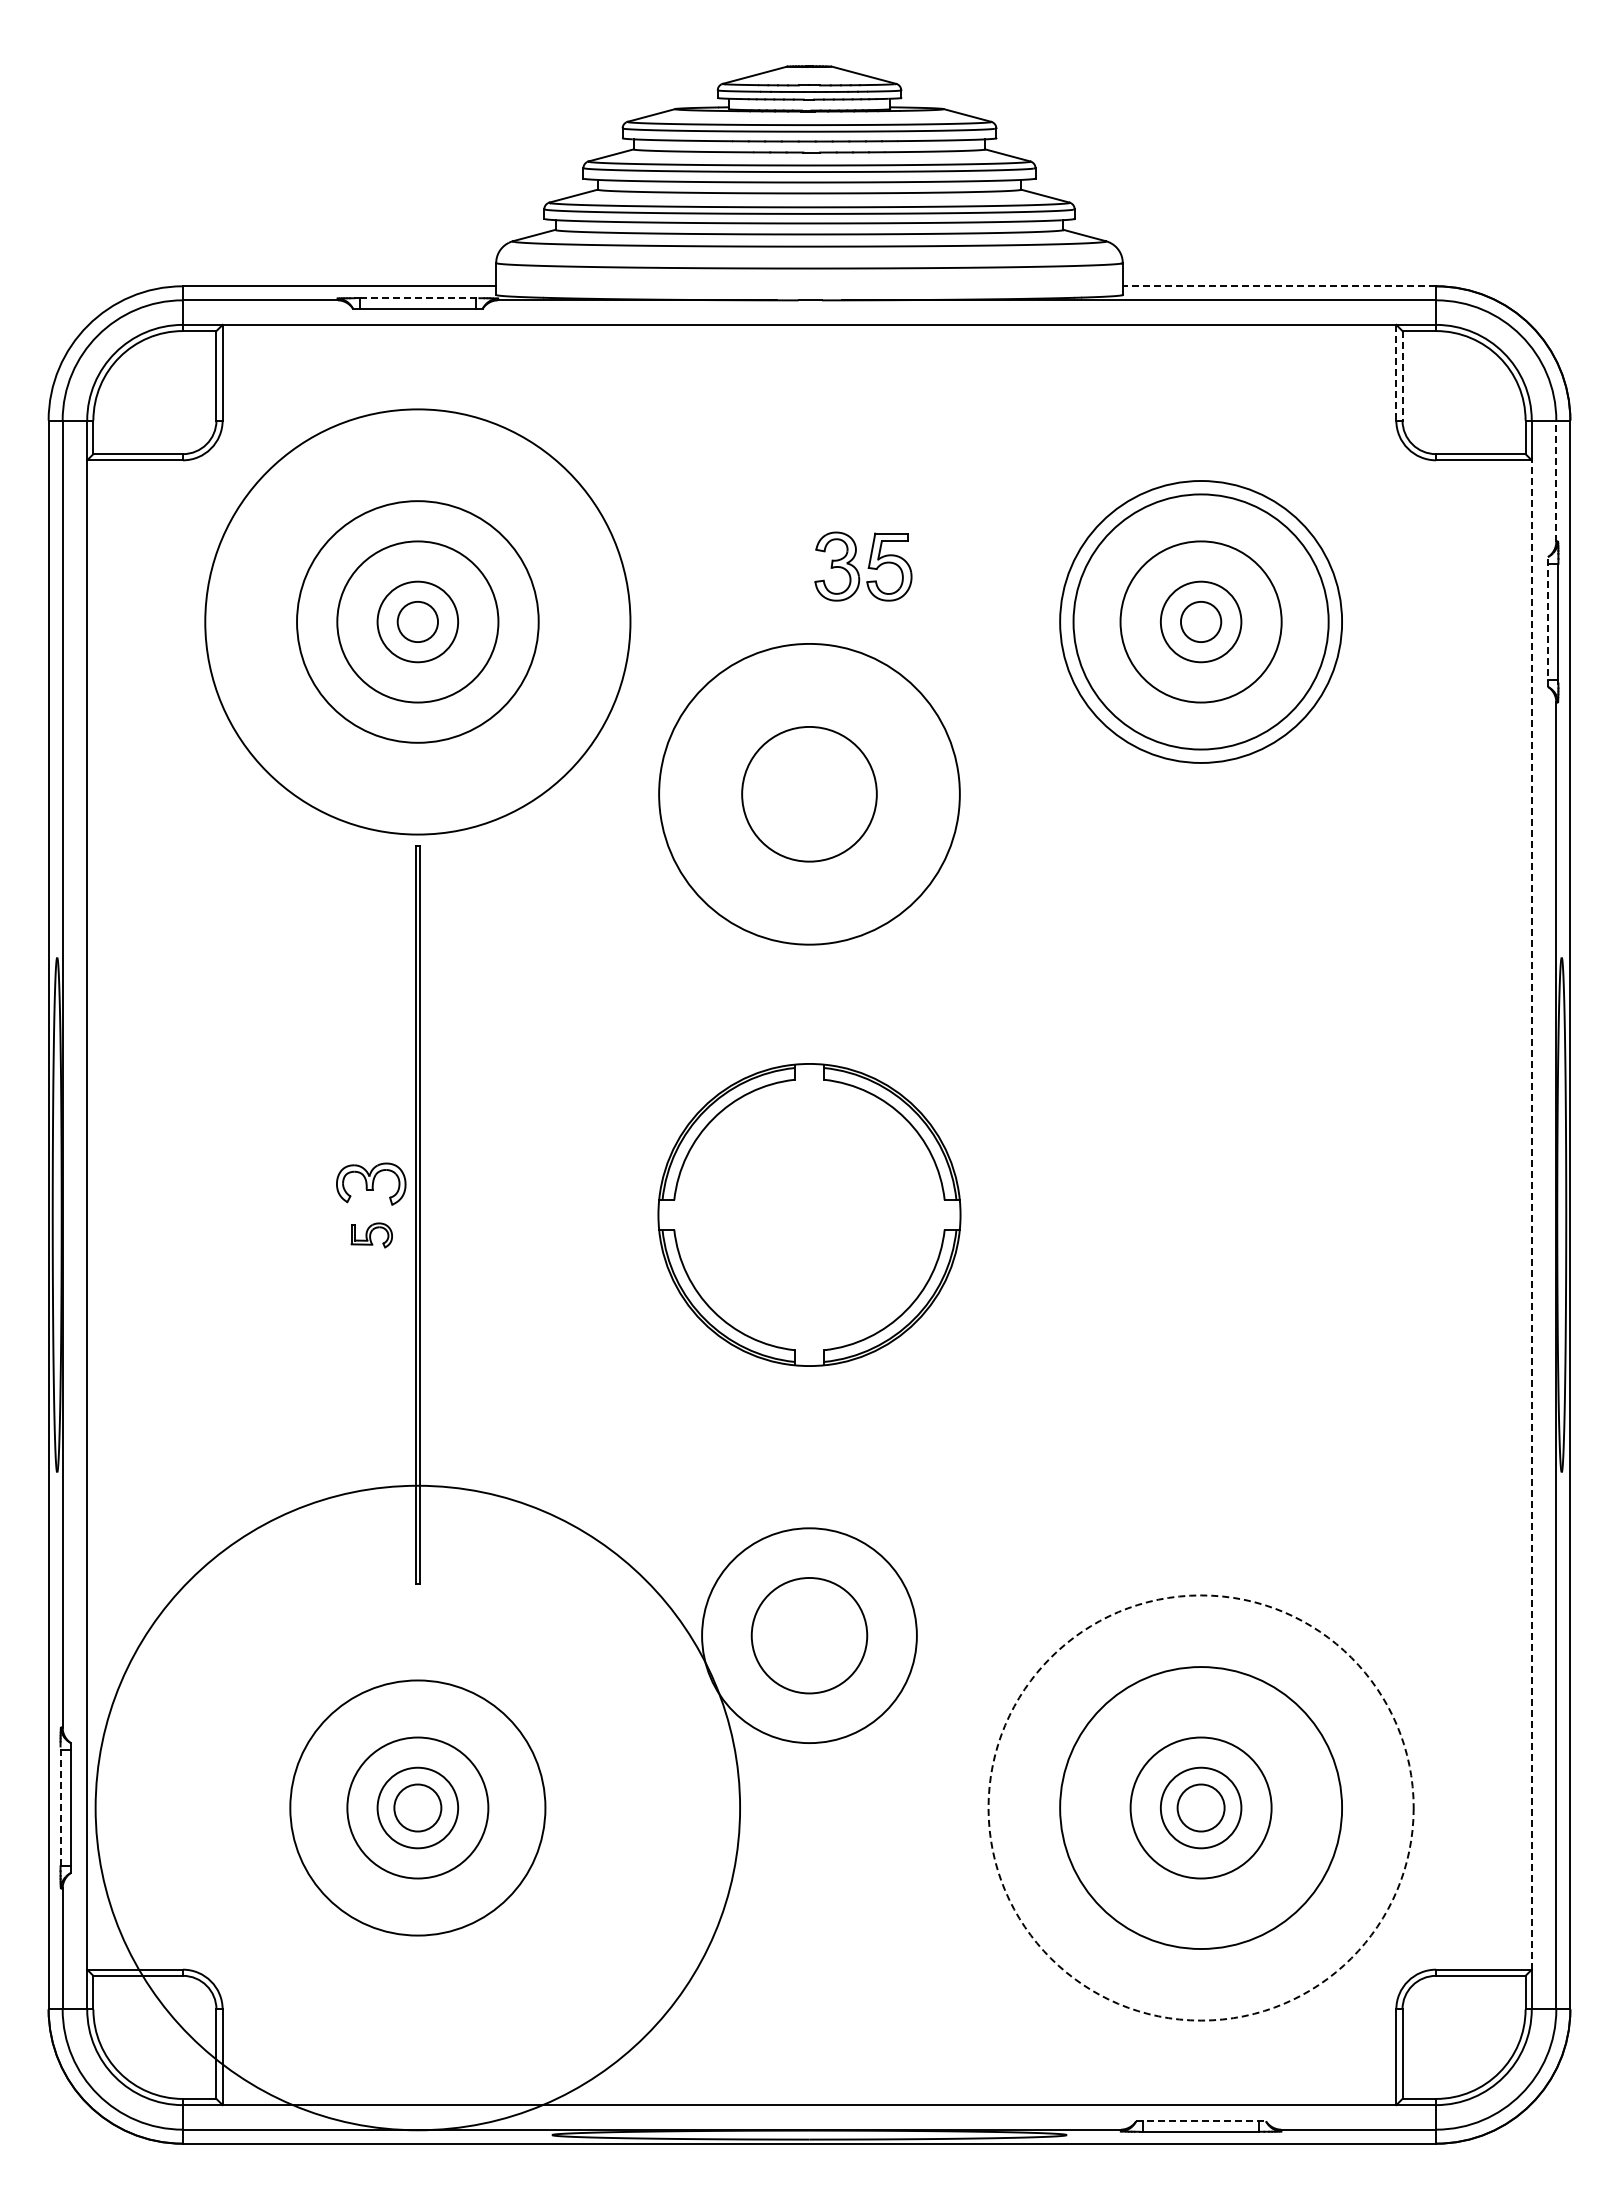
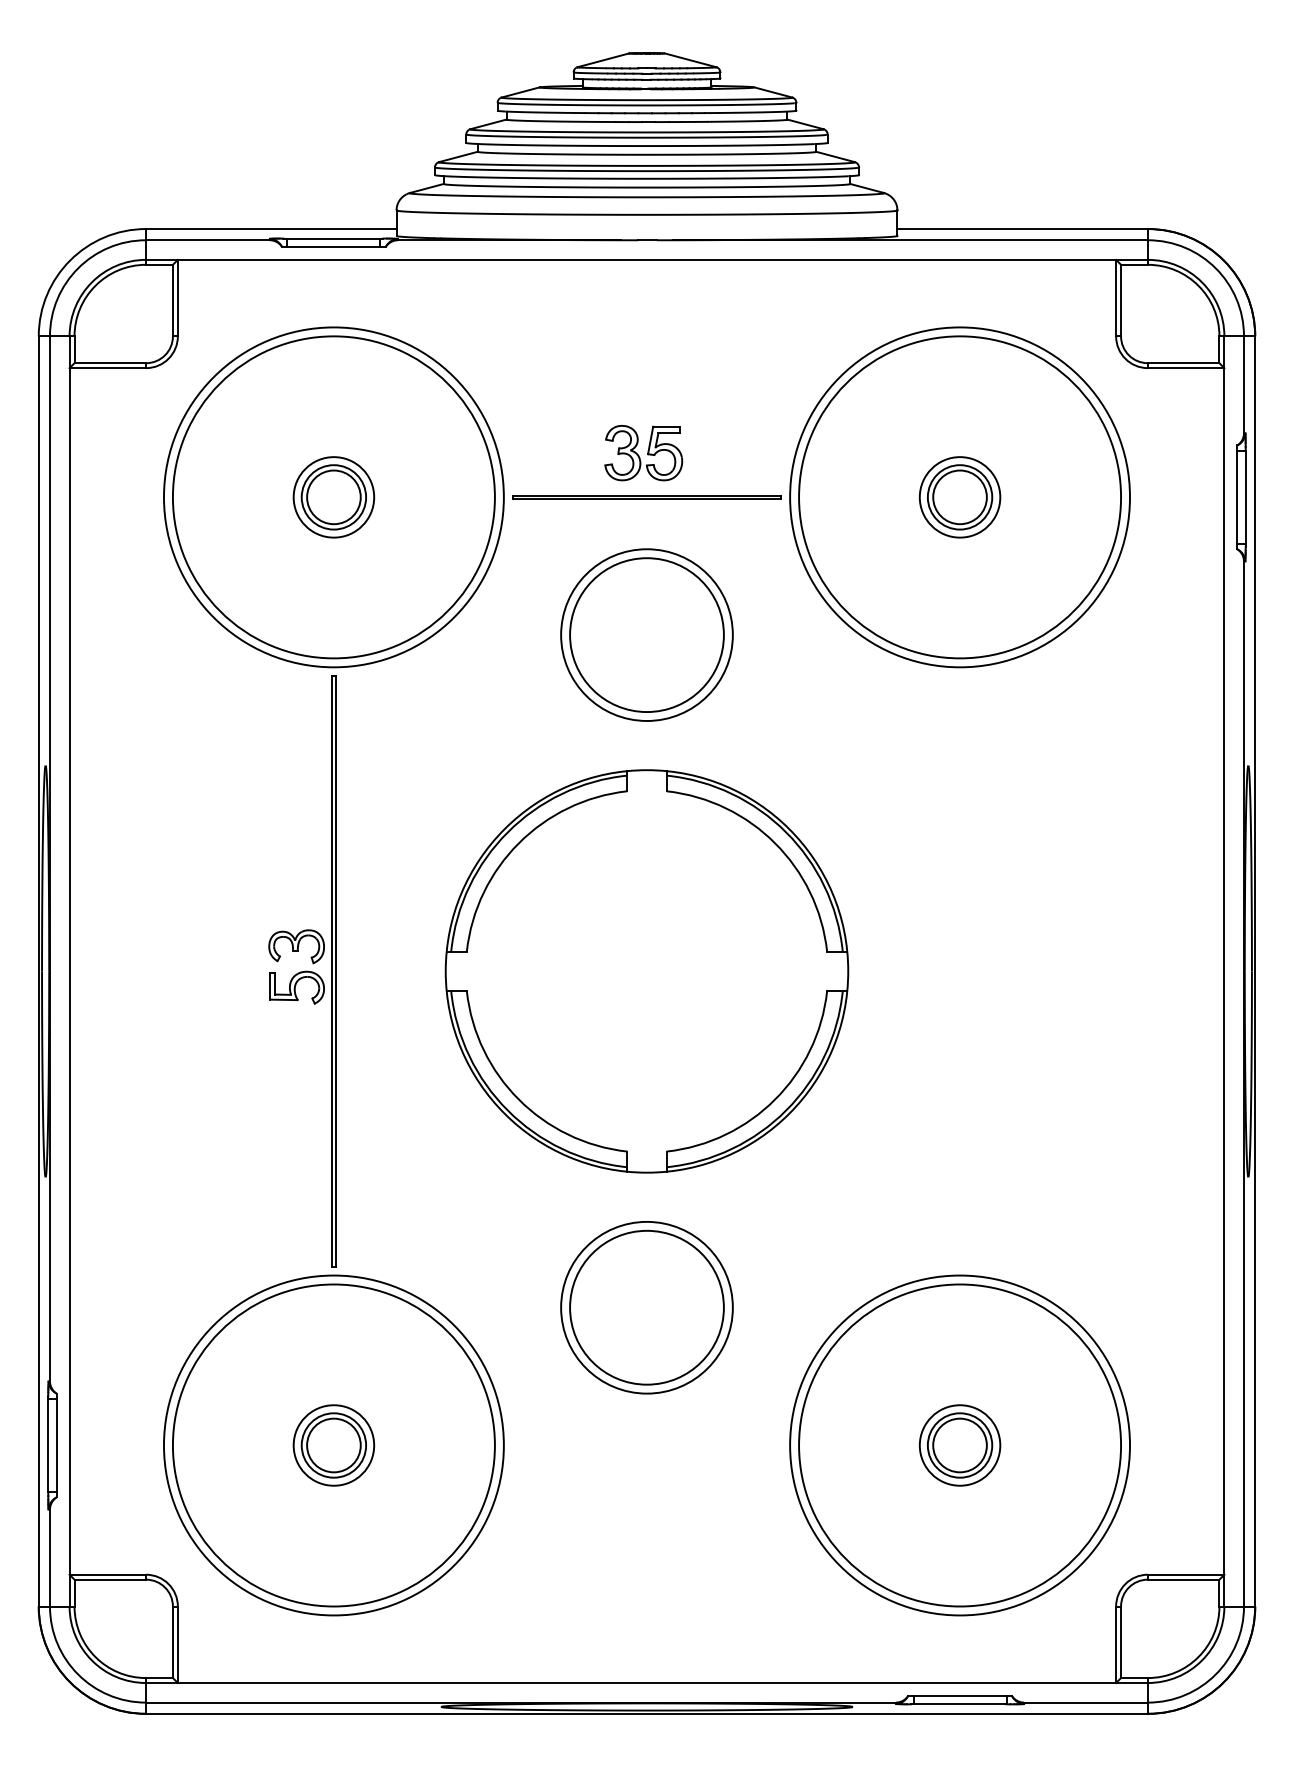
line: (1279, 286) -> (1022, 229), dashed -> solid
line: (419, 298) -> (335, 238), dashed -> solid
line: (1396, 372) -> (1116, 297), dashed -> solid
line: (1402, 375) -> (1121, 300), dashed -> solid
line: (1556, 481) -> (1244, 385), dashed -> solid
part: (863, 566) -> (643, 453), moved
circle: (417, 621) -> (333, 496), size x0.62
circle: (417, 621) -> (333, 496), size x1.67
circle: (417, 621) -> (333, 496), size x1.67
part: (809, 621) -> (647, 496), added
circle: (1200, 621) -> (959, 496), size x0.62
circle: (1200, 621) -> (959, 496), size x1.43
circle: (1200, 621) -> (959, 496), size x1.67
circle: (1200, 621) -> (959, 496), size x1.67
line: (1547, 621) -> (1236, 496), dashed -> solid
circle: (809, 793) -> (647, 634), size x0.71
circle: (809, 794) -> (647, 635), size x1.43
part: (809, 1214) -> (647, 971), size x1.67
line: (1531, 1215) -> (1224, 971), dashed -> solid
part: (371, 1235) -> (296, 987), size x1.67
circle: (809, 1635) -> (647, 1307), size x1.67
line: (60, 1806) -> (48, 1444), dashed -> solid
circle: (417, 1807) -> (333, 1445), size x0.62
circle: (417, 1807) -> (333, 1445), size x0.71
circle: (417, 1807) -> (333, 1445), size x1.43
circle: (417, 1807) -> (333, 1445), size x1.67
circle: (1200, 1807) -> (959, 1445), dashed -> solid
circle: (1200, 1807) -> (959, 1445), size x0.71
circle: (1200, 1807) -> (959, 1445), size x1.43
circle: (1200, 1807) -> (959, 1445), size x1.43
line: (1201, 2121) -> (960, 1696), dashed -> solid

